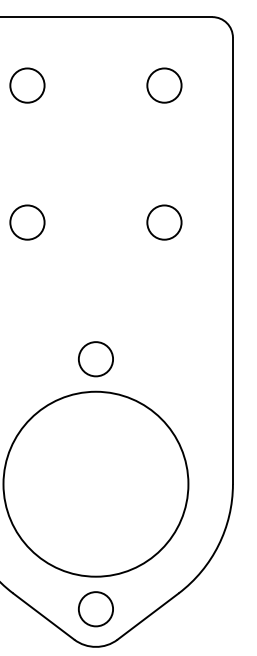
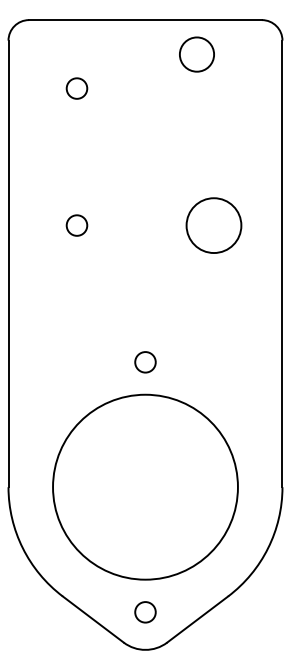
circle: (26, 85) -> (76, 88), size x0.6
circle: (163, 85) -> (196, 54), moved
circle: (26, 222) -> (76, 225), size x0.6
circle: (163, 222) -> (213, 225), size x1.6
circle: (95, 359) -> (145, 362), size x0.6
circle: (95, 609) -> (145, 612), size x0.6

